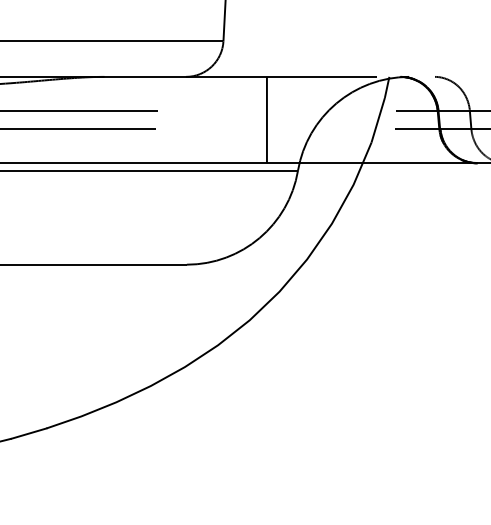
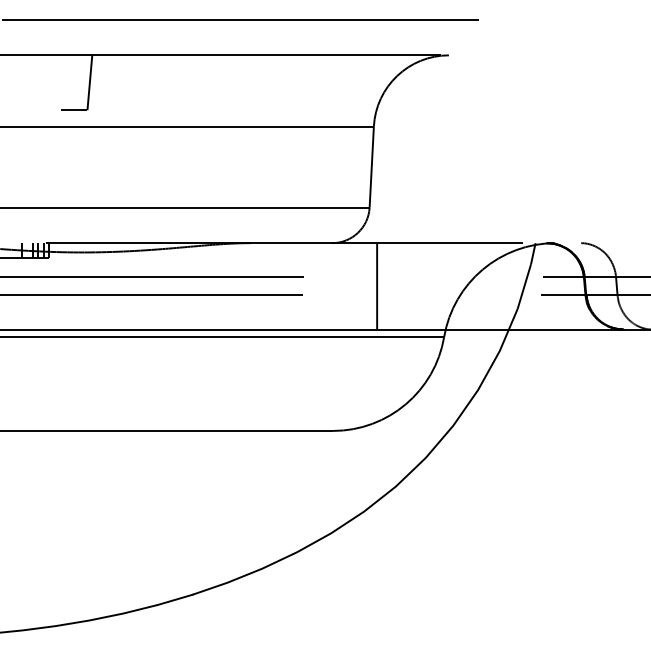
line: (267, 120) -> (377, 286), moved

